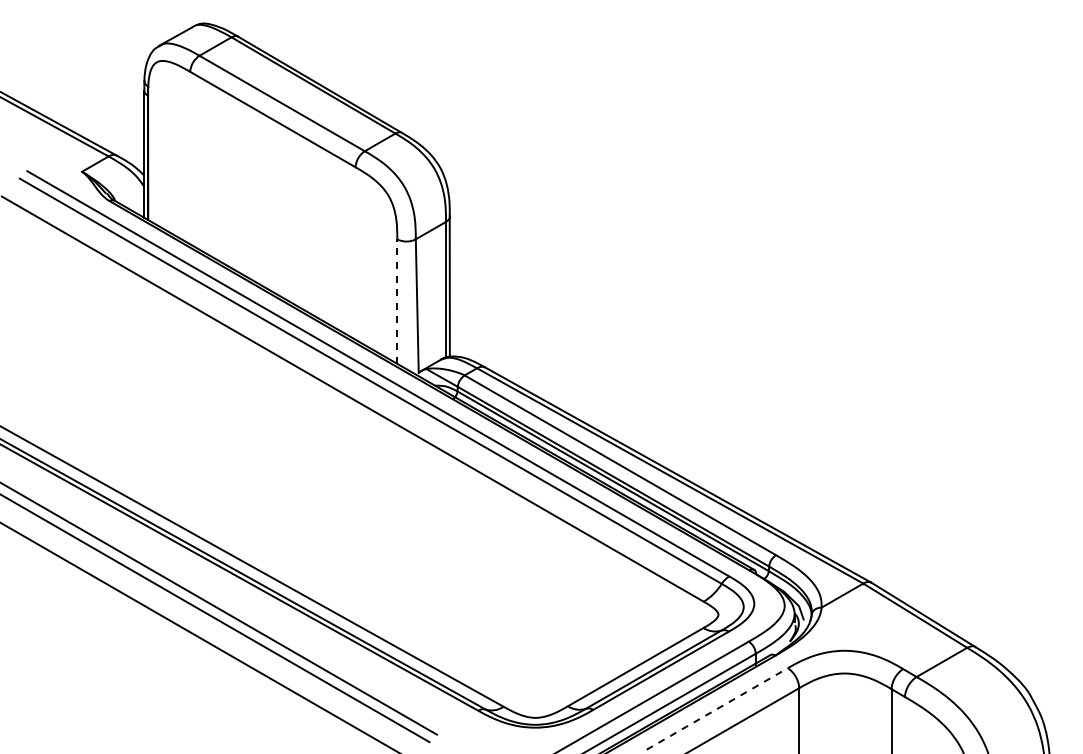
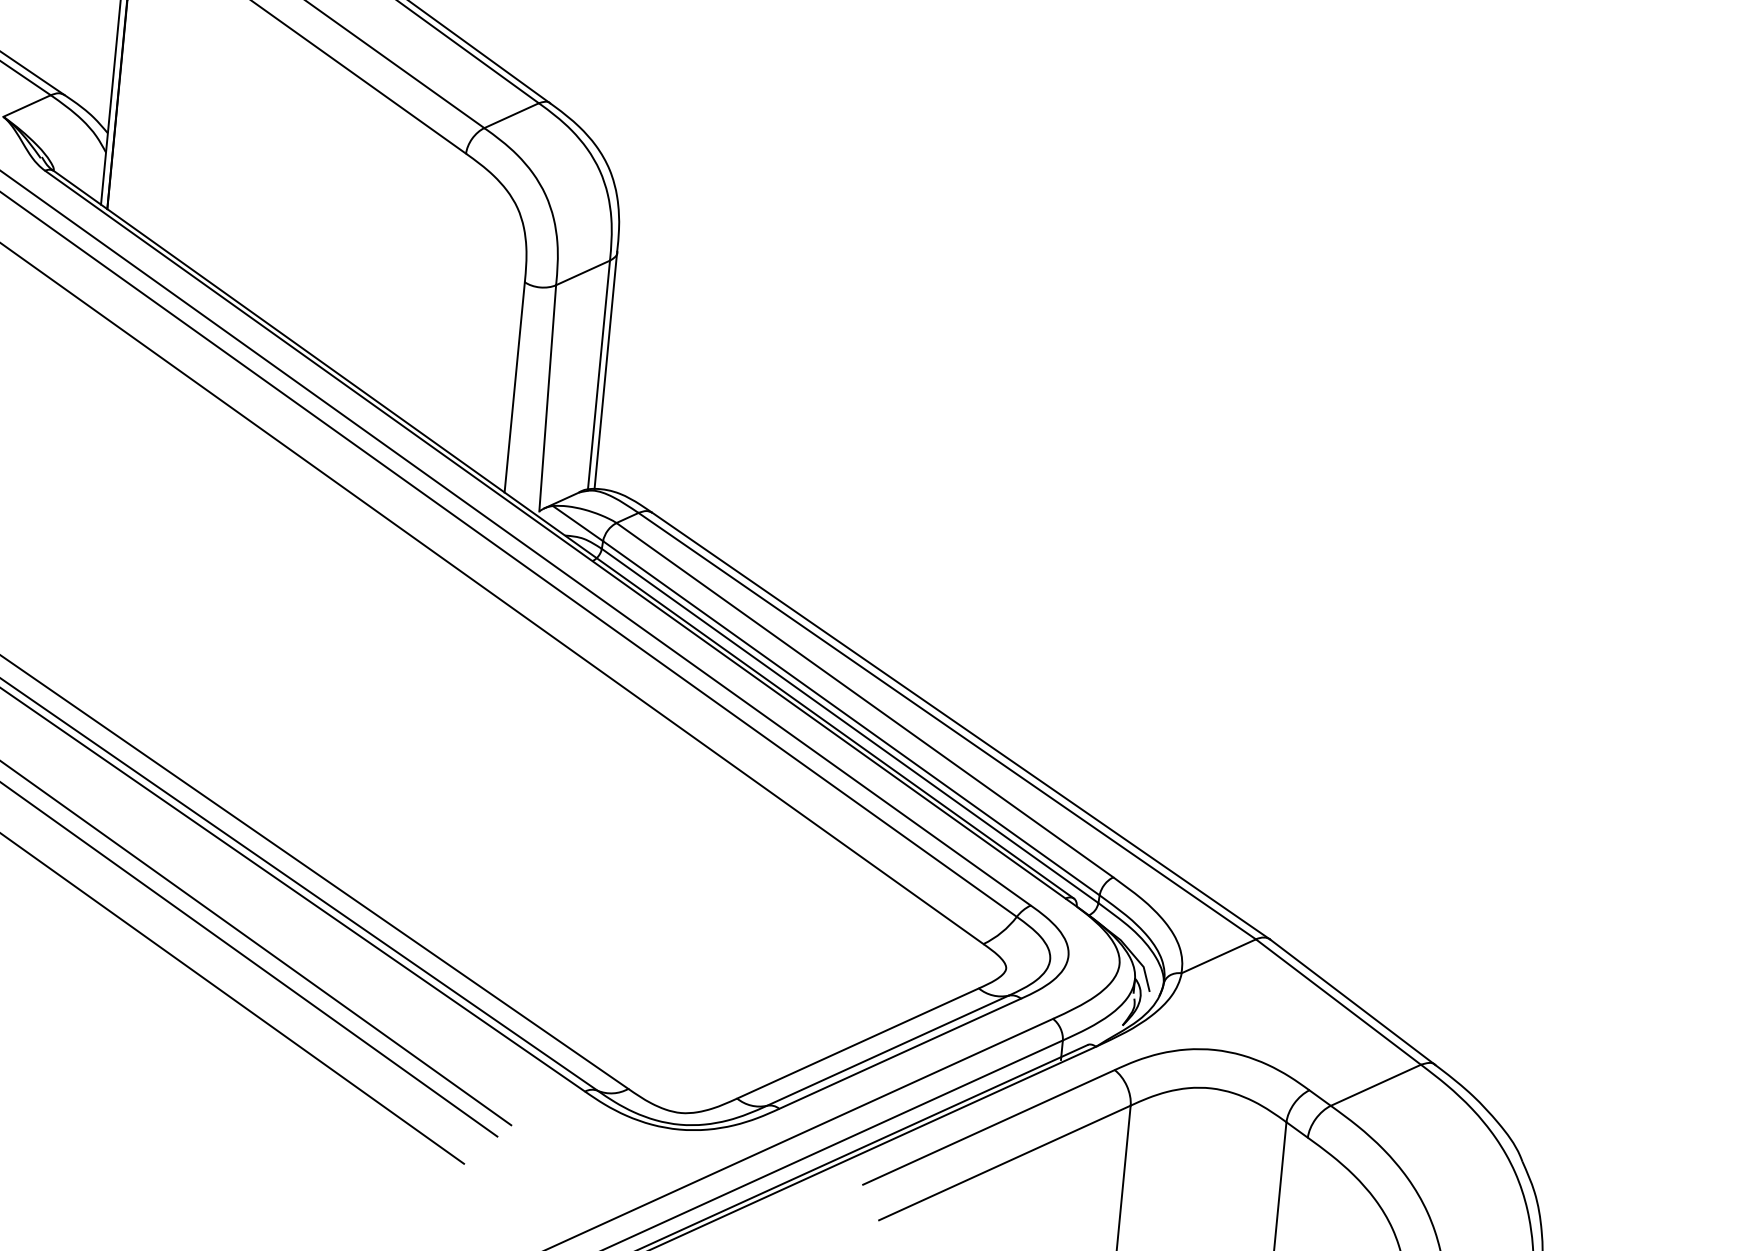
line: (397, 301) -> (515, 387), dashed -> solid
line: (717, 708) -> (989, 1126), dashed -> solid

